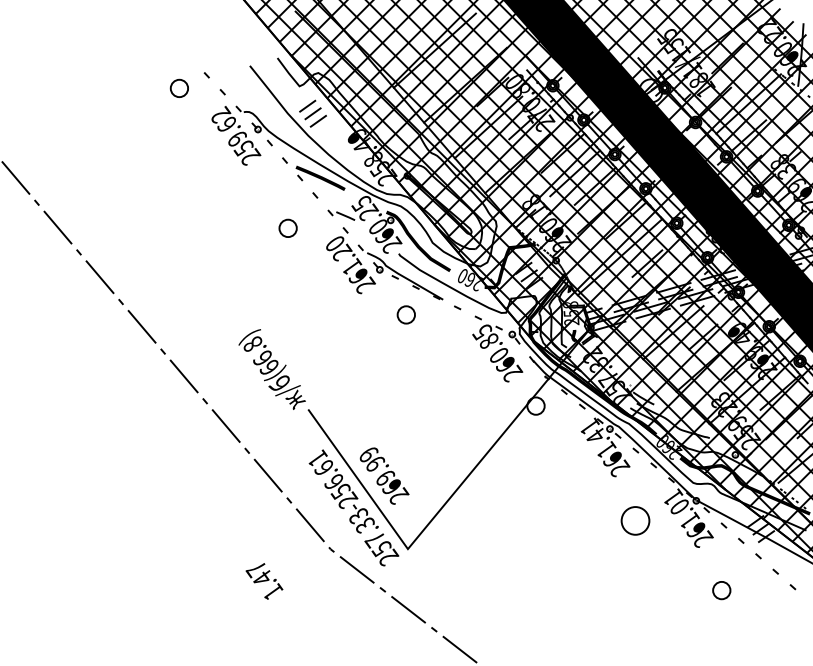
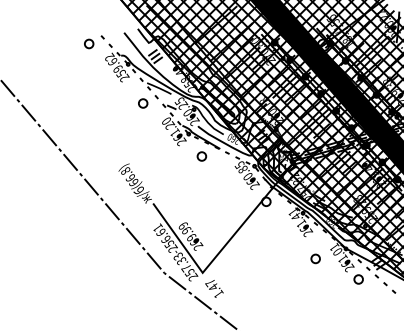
circle: (288, 228) -> (143, 103), moved
circle: (634, 520) -> (315, 258), size x0.62
text: (264, 580) -> (214, 288), moved
circle: (721, 590) -> (358, 279), moved

